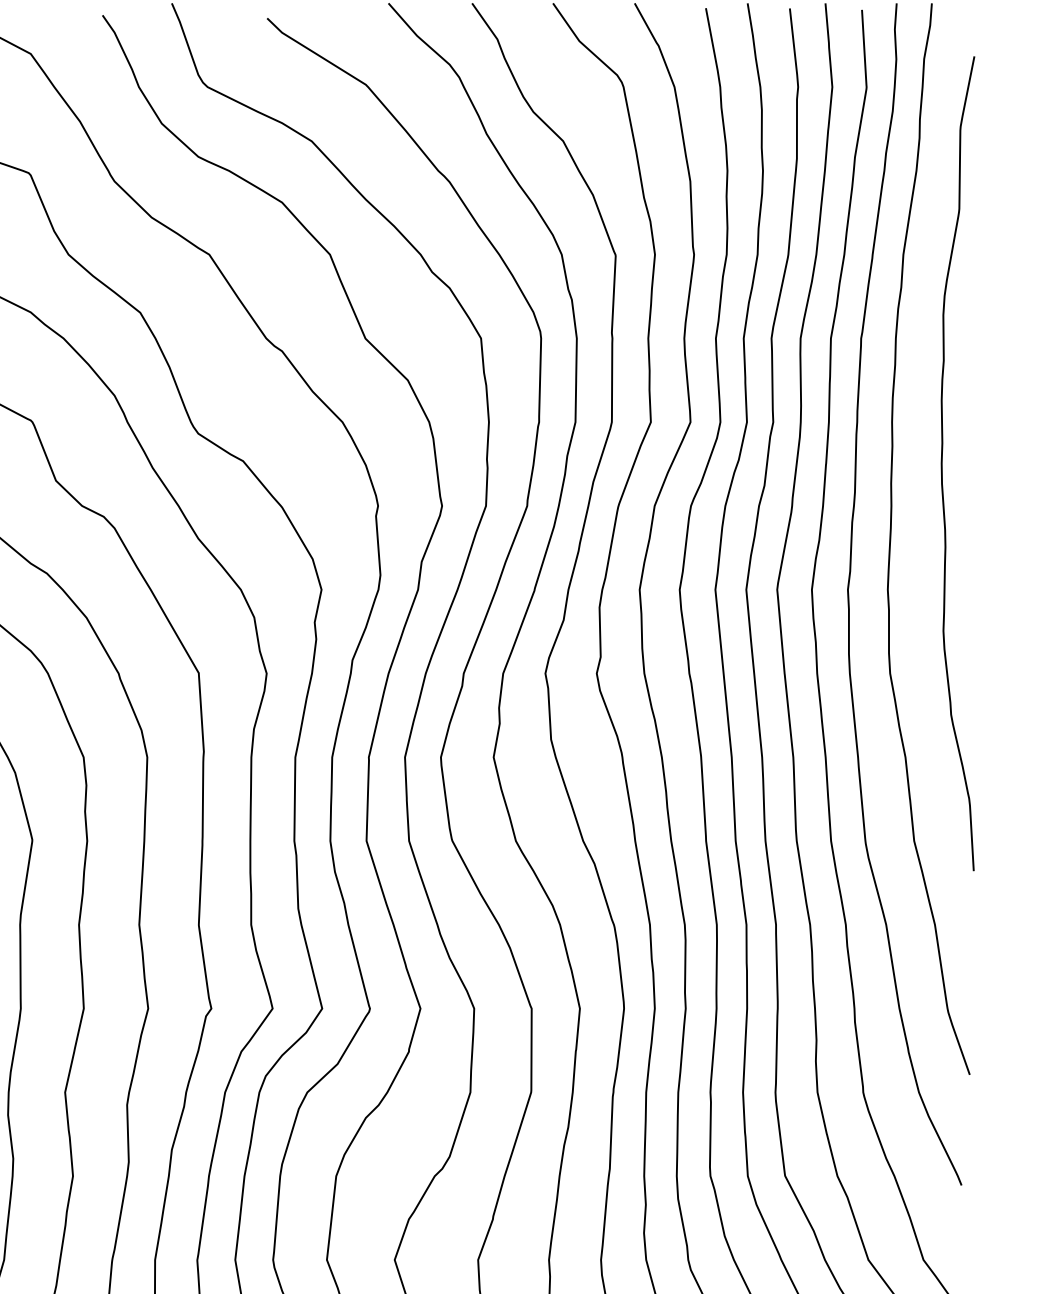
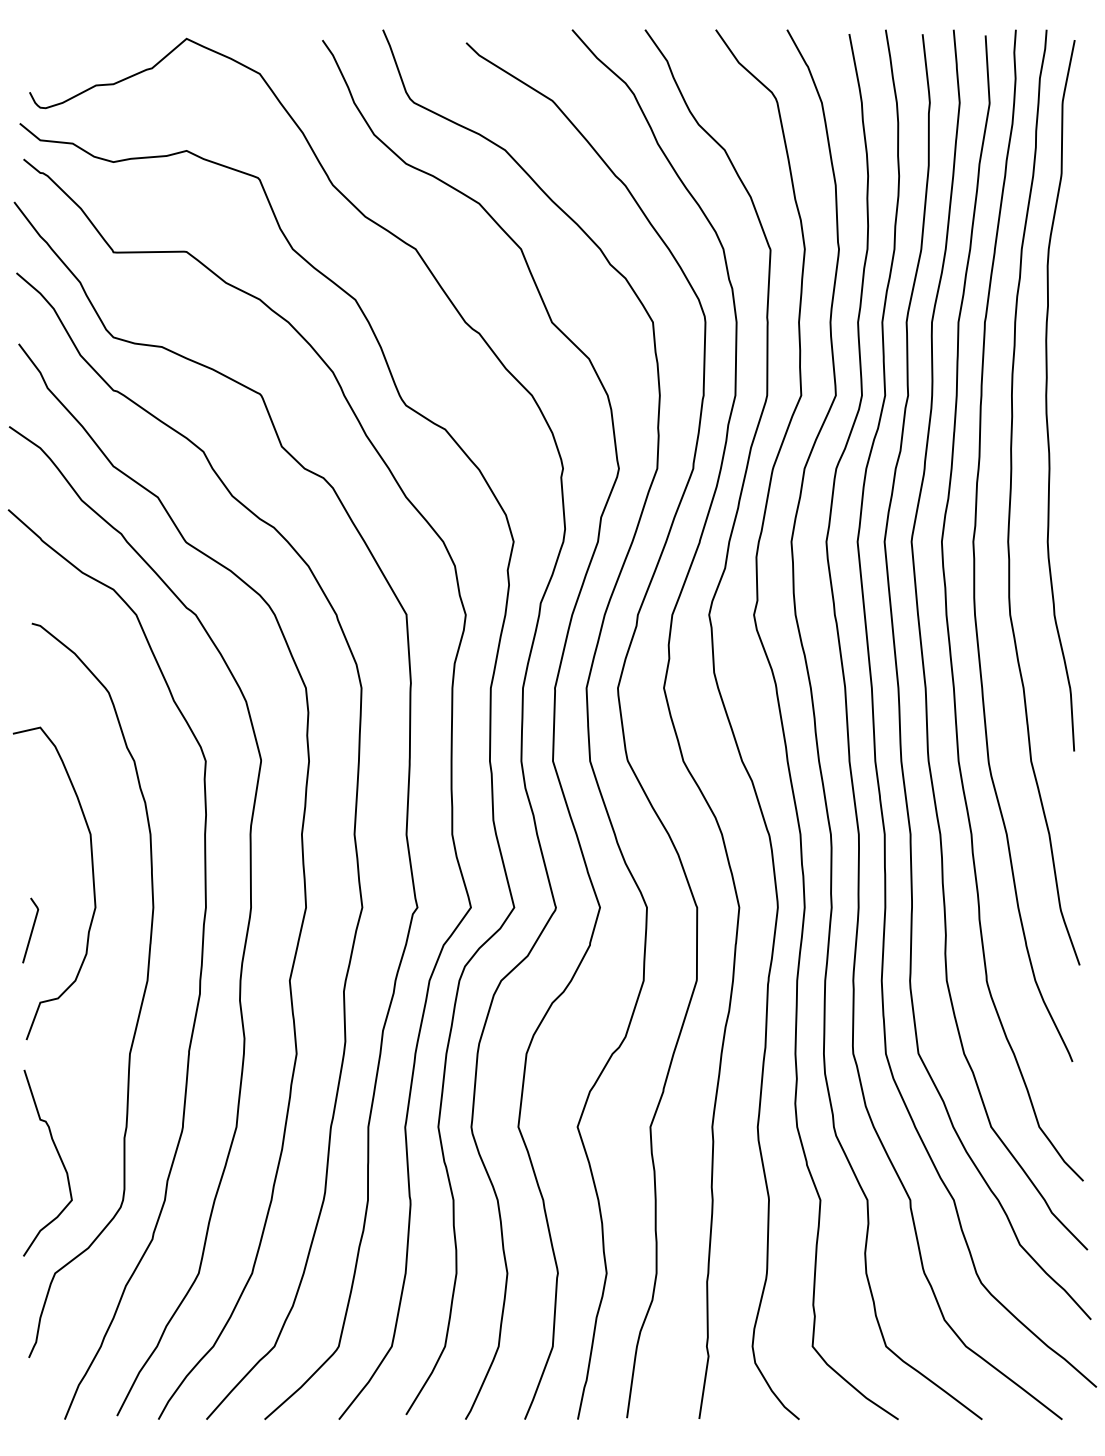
curve: (943, 463) -> (1047, 395), moved

